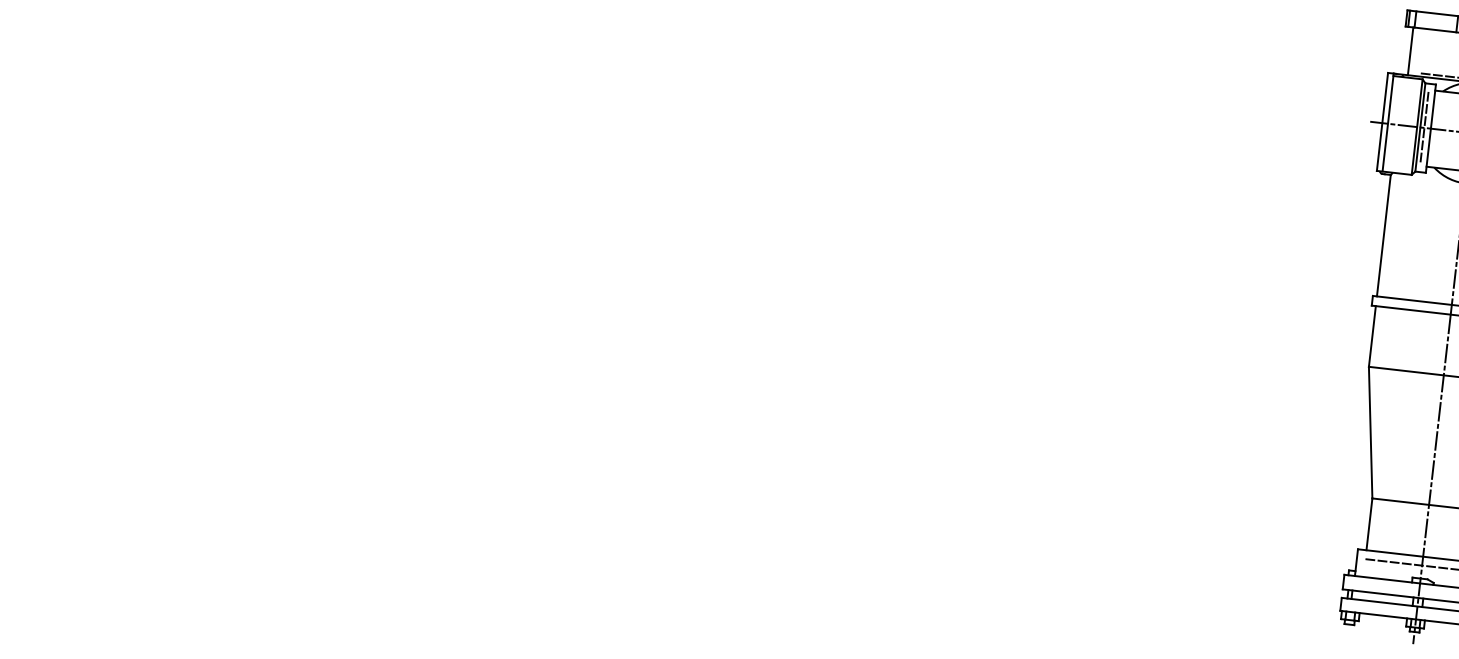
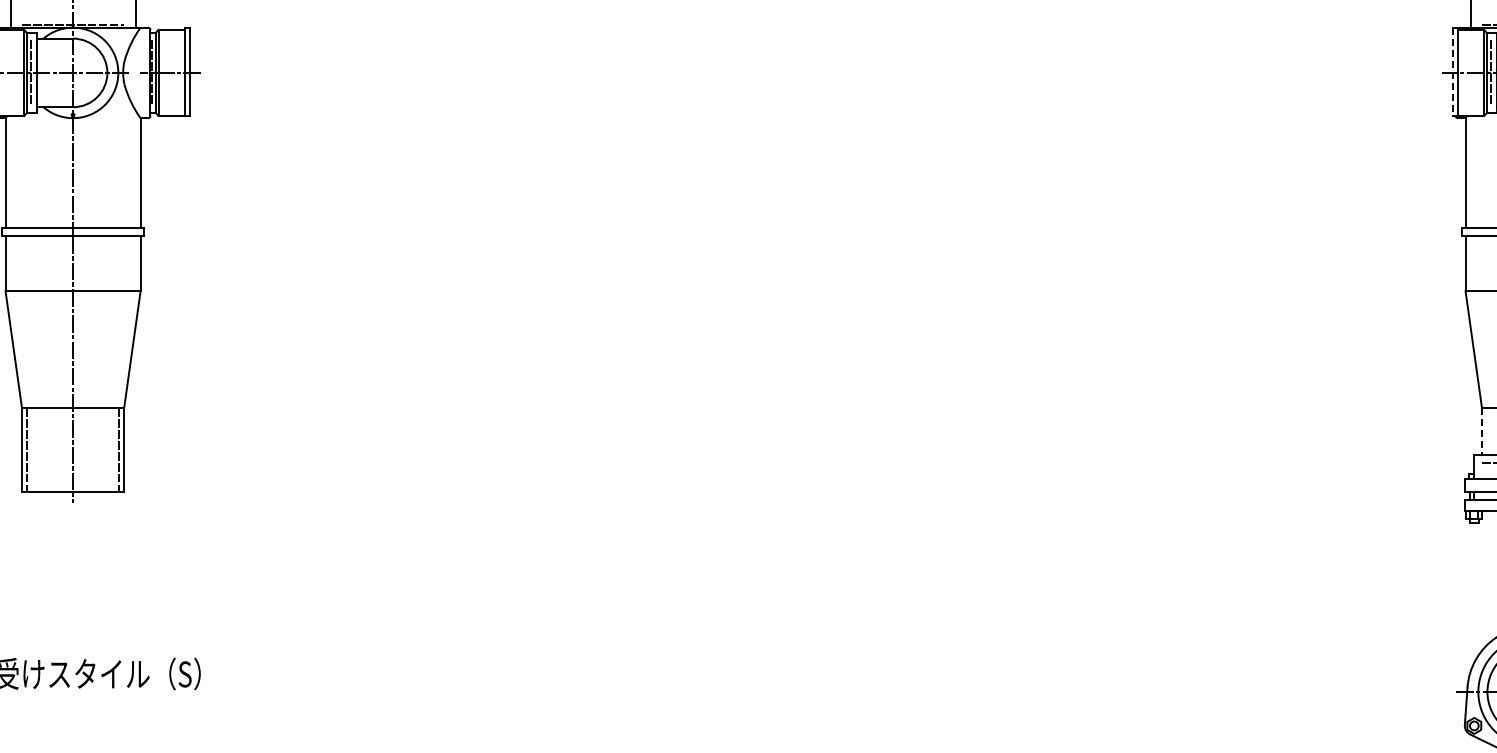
line: (1382, 122) -> (1452, 72), solid -> dashed
line: (1368, 524) -> (1481, 431), solid -> dashed

